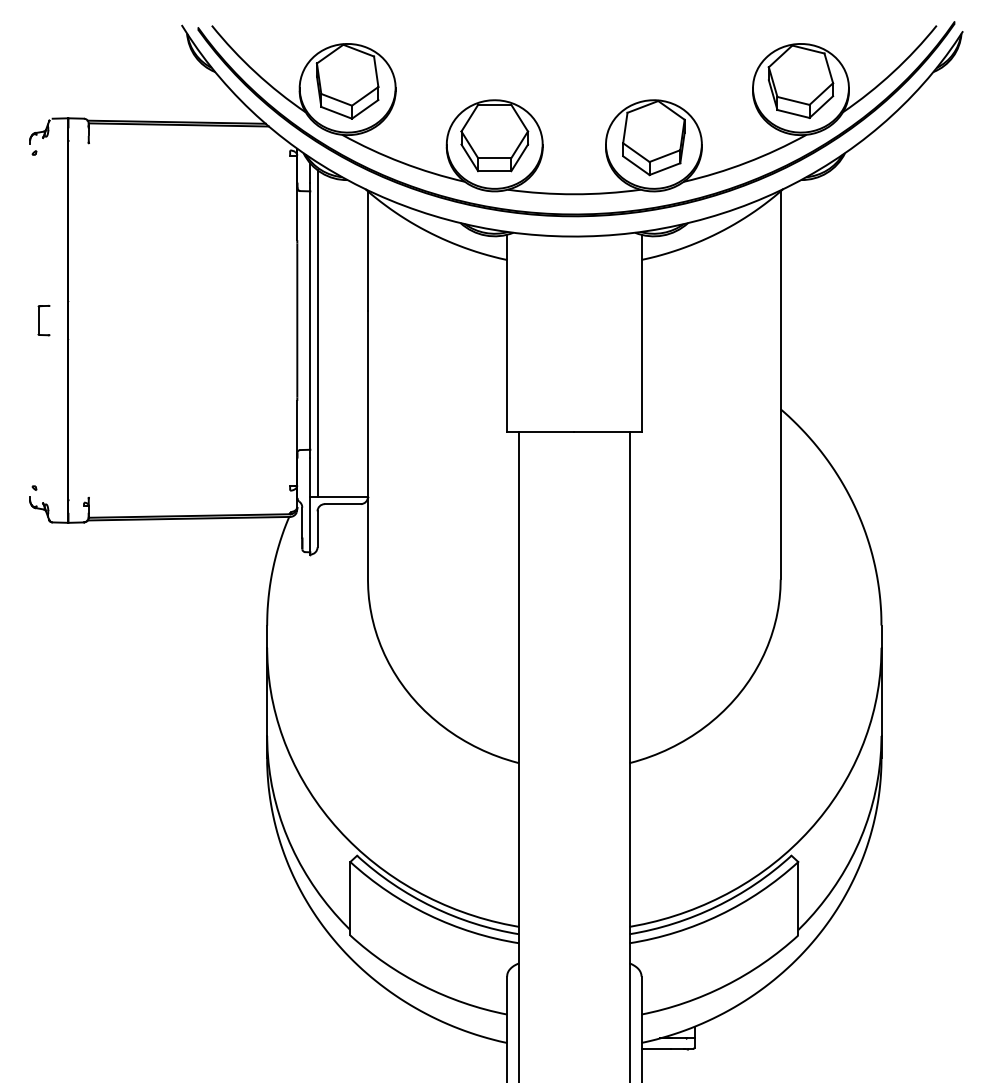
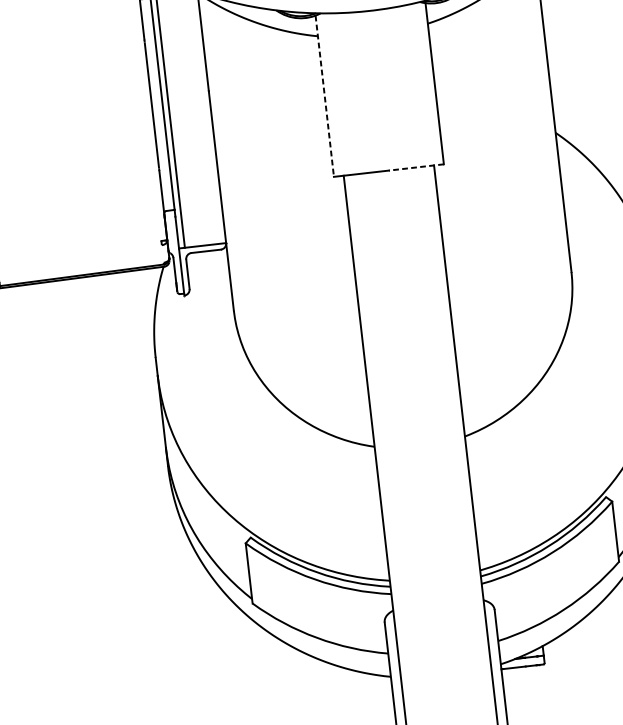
line: (507, 333) -> (325, 96), solid -> dashed
line: (607, 431) -> (416, 167), solid -> dashed

